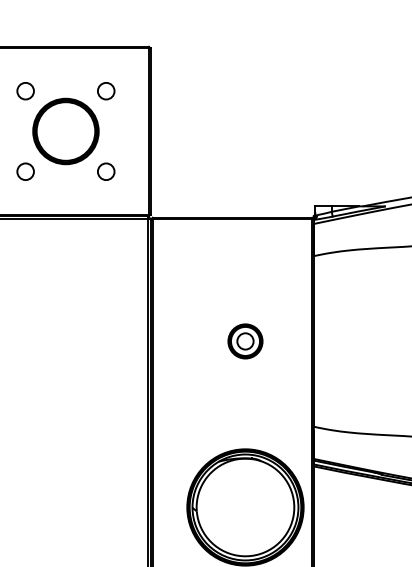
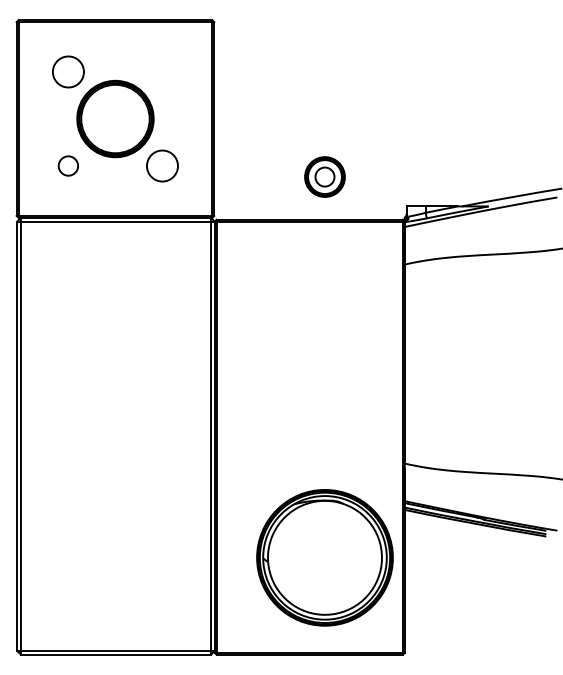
circle: (25, 90) -> (68, 71), size x1.6
circle: (106, 90) -> (162, 71), removed
circle: (106, 171) -> (162, 165), size x1.6
part: (245, 340) -> (324, 176), moved

